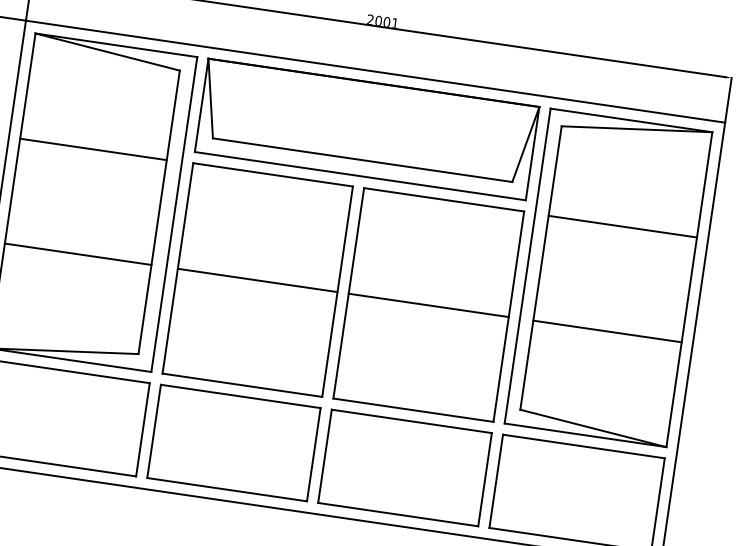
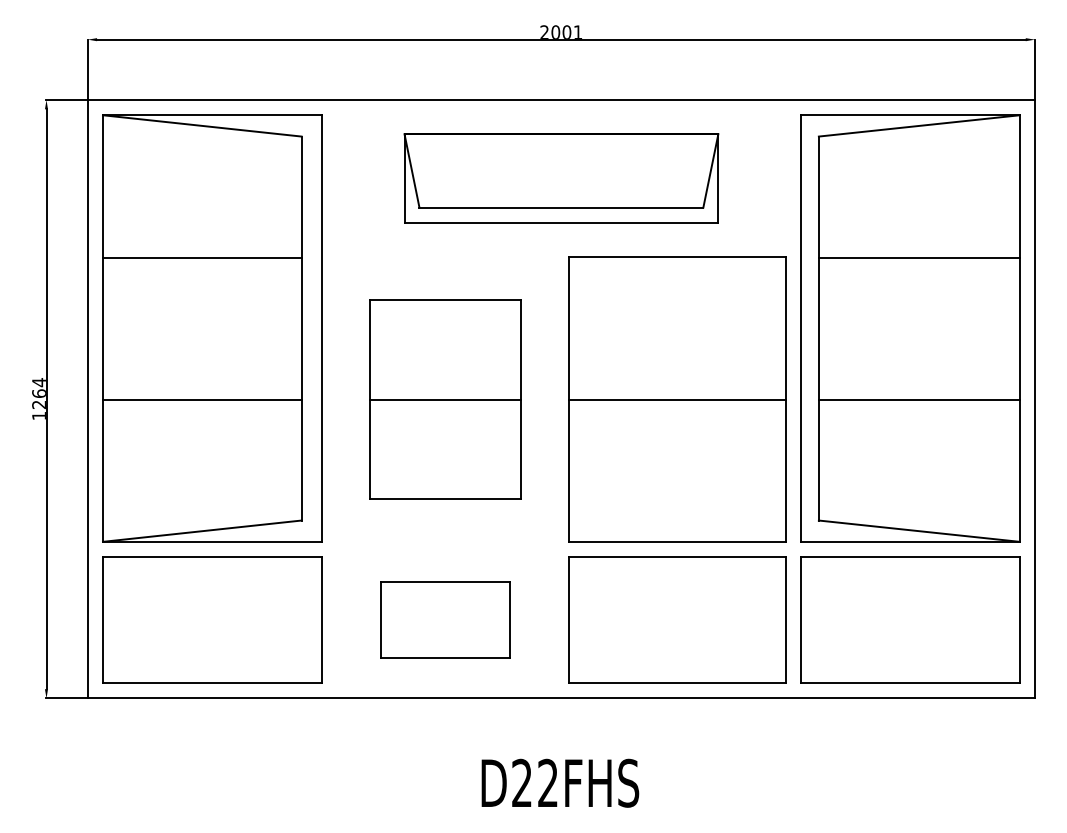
part: (367, 129) -> (561, 178), size x0.7
part: (257, 280) -> (445, 399), size x0.7
part: (234, 442) -> (445, 619), size x0.6

